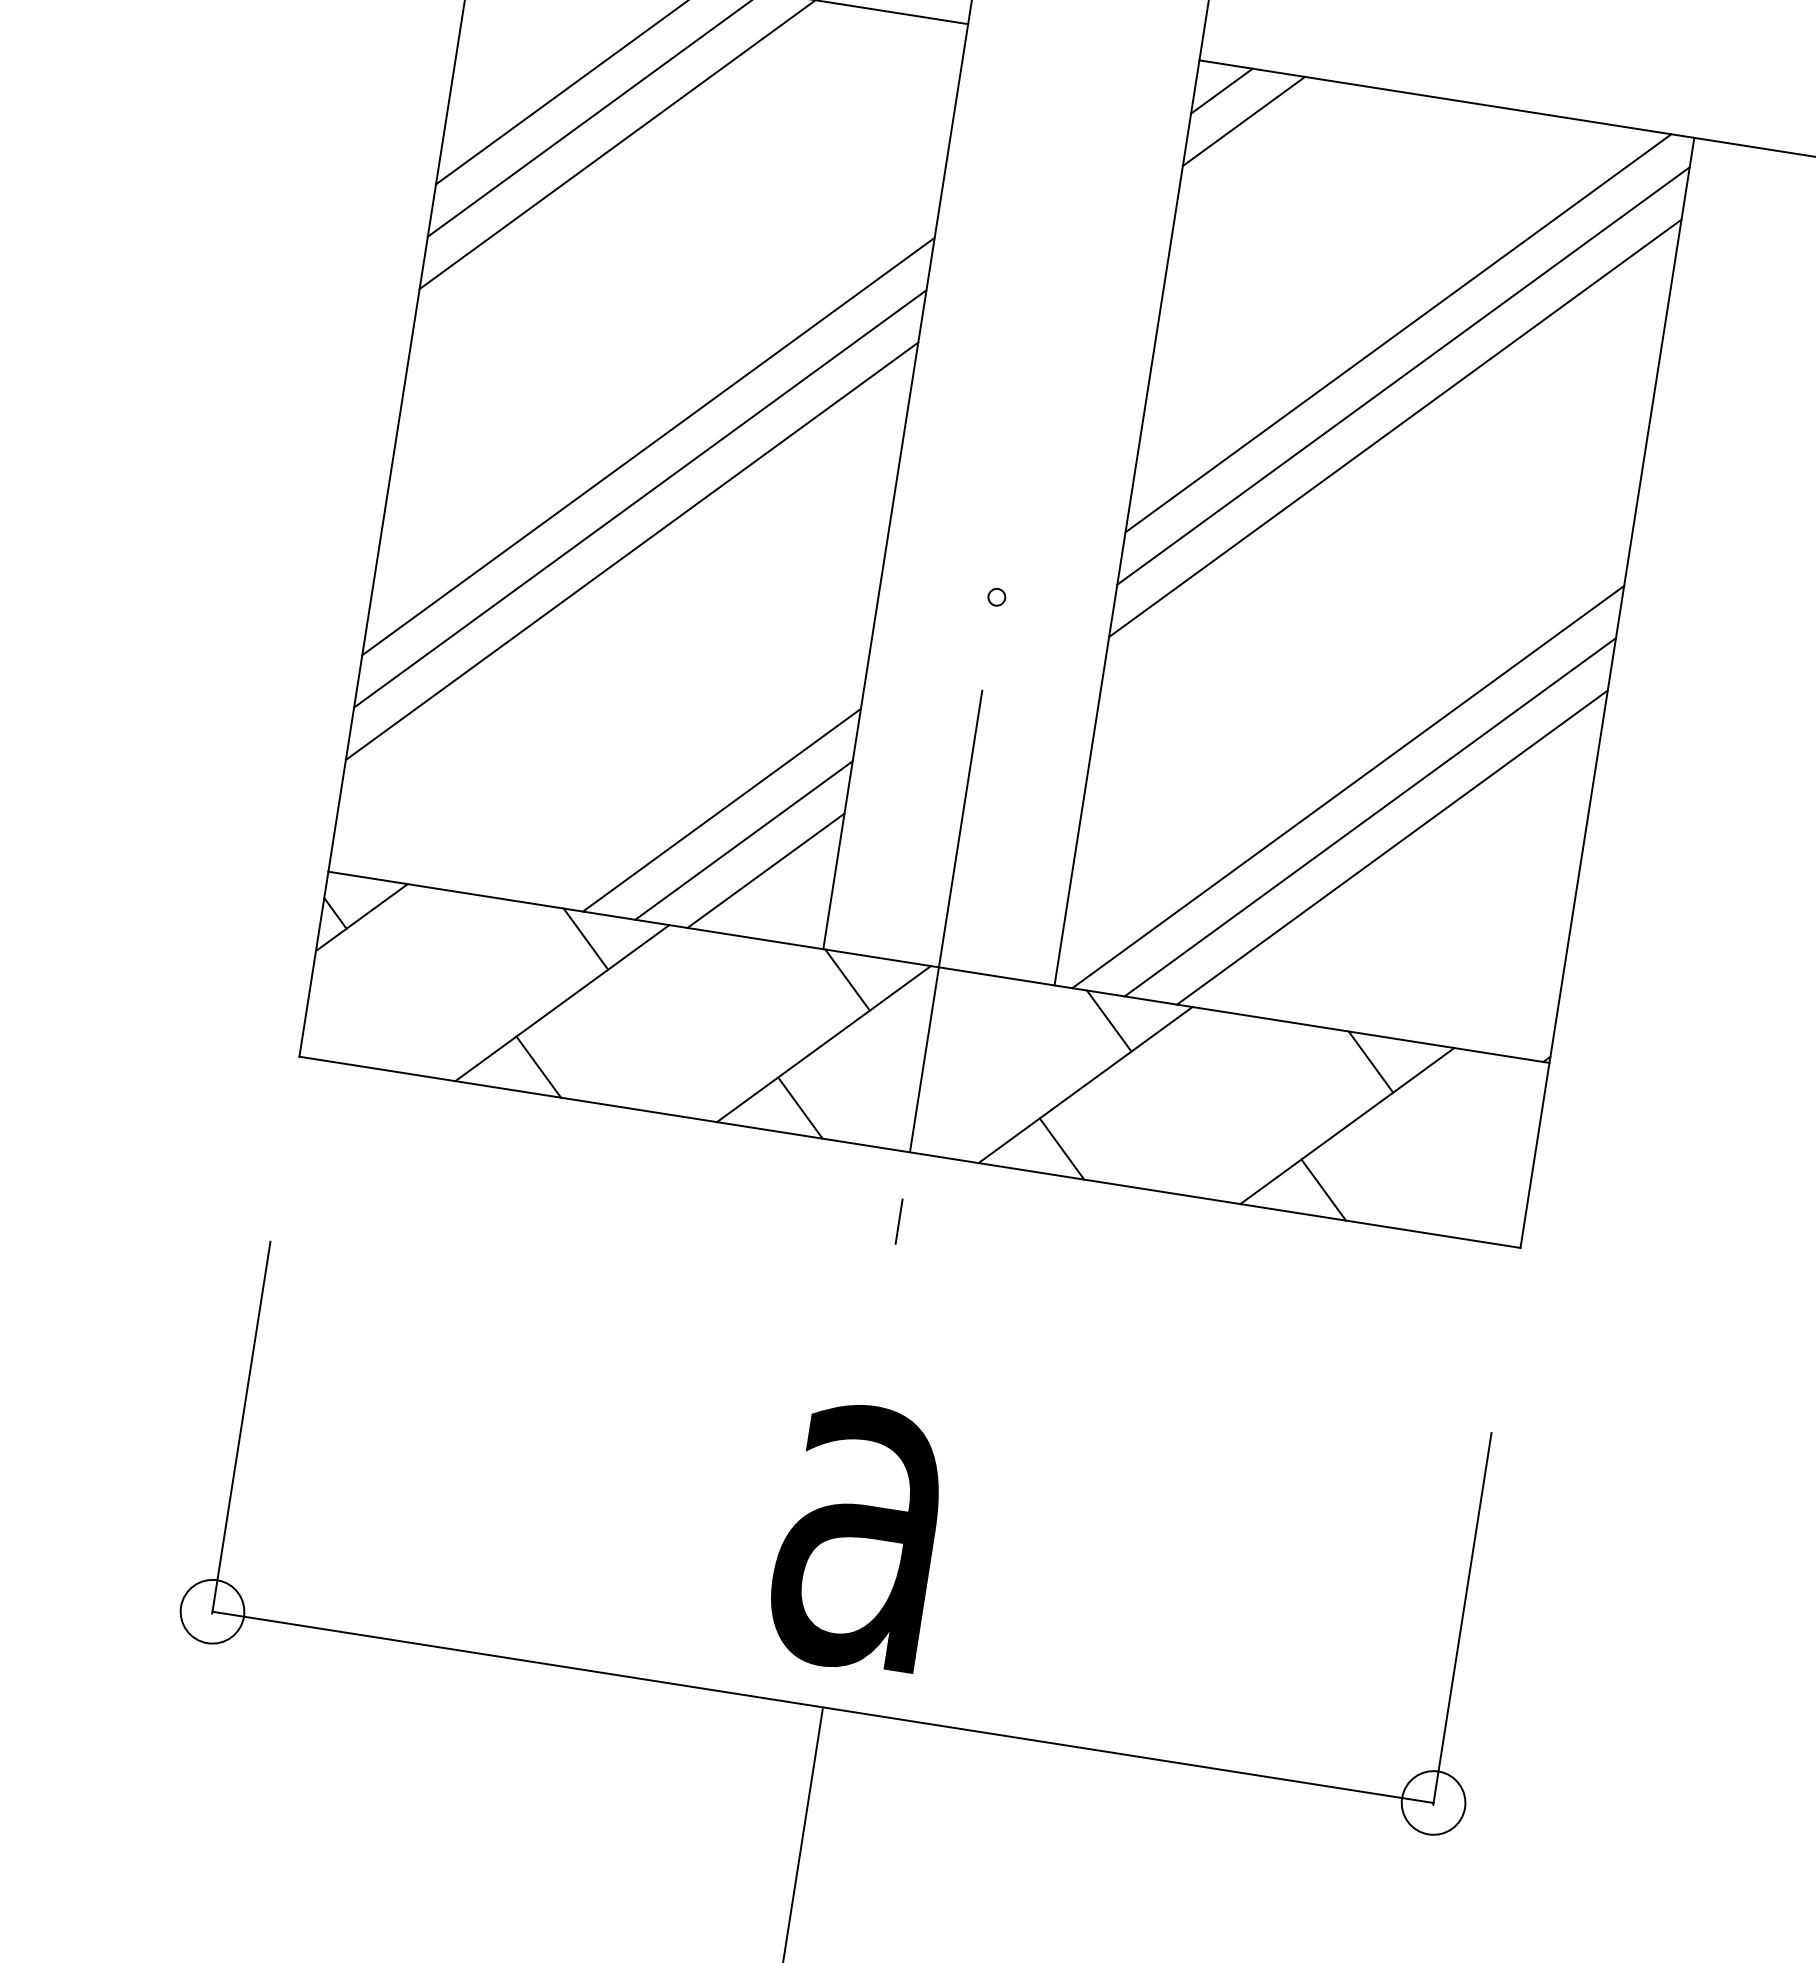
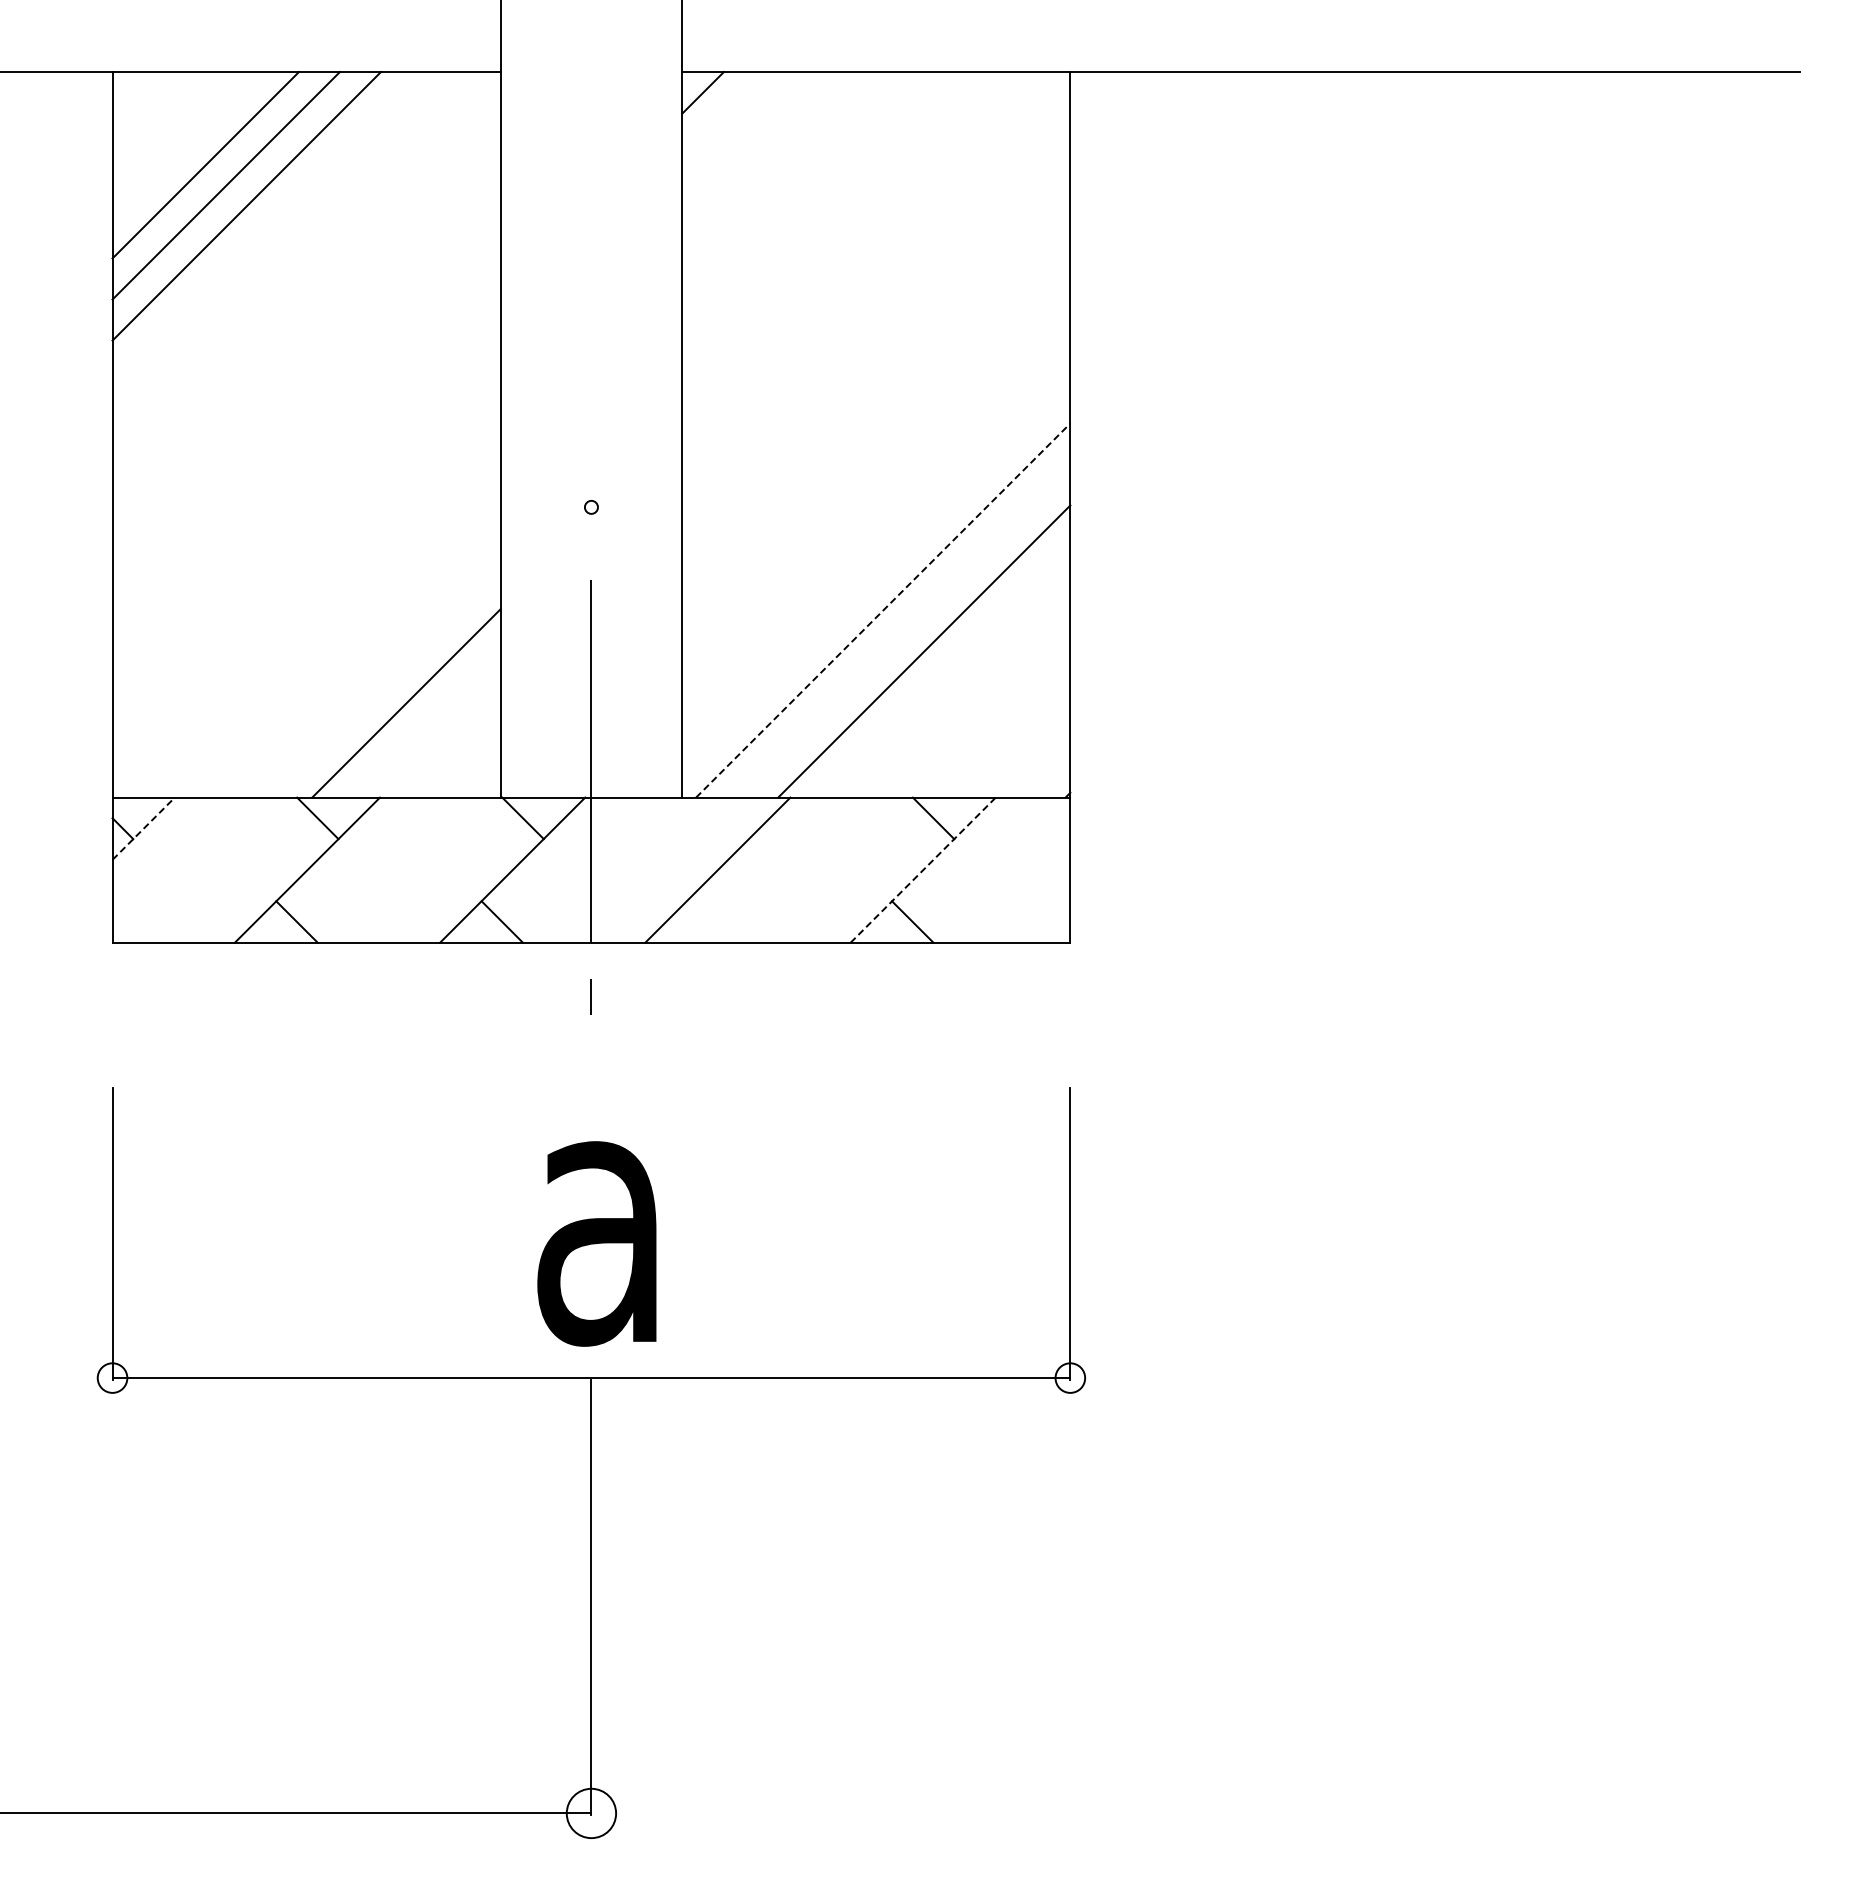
line: (1243, 121) -> (723, 113), removed
line: (1398, 333) -> (867, 257), removed
line: (1403, 376) -> (876, 289), removed
line: (1395, 428) -> (876, 330), removed
line: (648, 446) -> (306, 433), removed
line: (640, 498) -> (306, 474), removed
line: (631, 550) -> (306, 515), removed
line: (1348, 787) -> (883, 610), solid -> dashed
line: (1370, 816) -> (903, 630), removed
line: (743, 839) -> (426, 723), removed
line: (766, 870) -> (447, 744), removed
line: (362, 917) -> (144, 828), solid -> dashed
line: (1109, 1021) -> (728, 818), removed
line: (1347, 1126) -> (923, 870), solid -> dashed
line: (1062, 1148) -> (707, 921), removed
circle: (212, 1610) -> (112, 1377), size x0.6
circle: (1433, 1802) -> (1070, 1377), size x0.6

